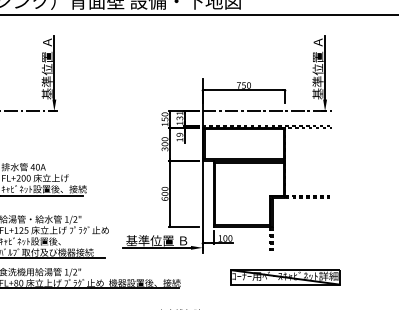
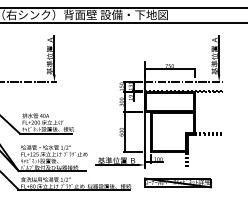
part: (284, 276) -> (177, 182), moved

